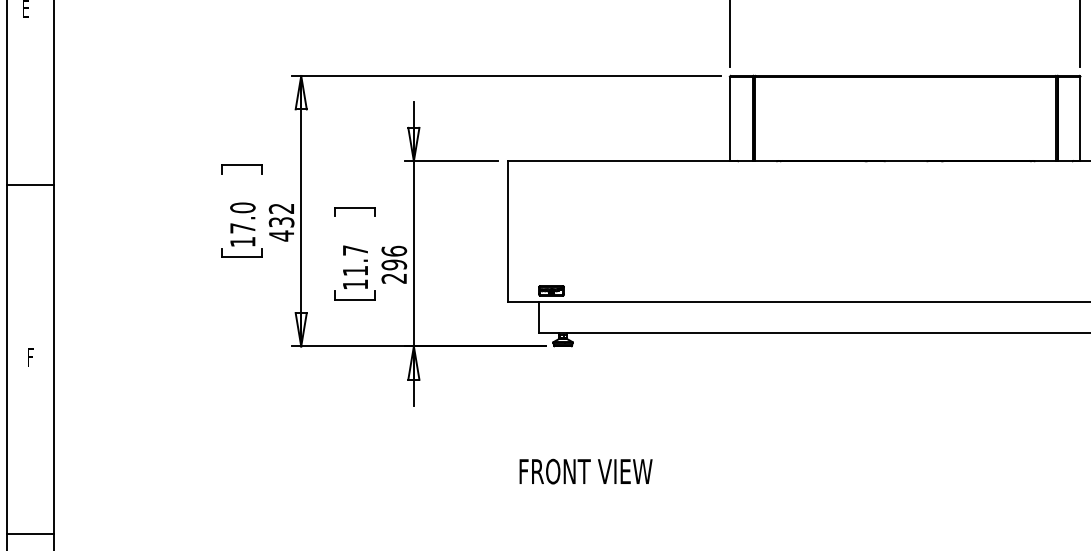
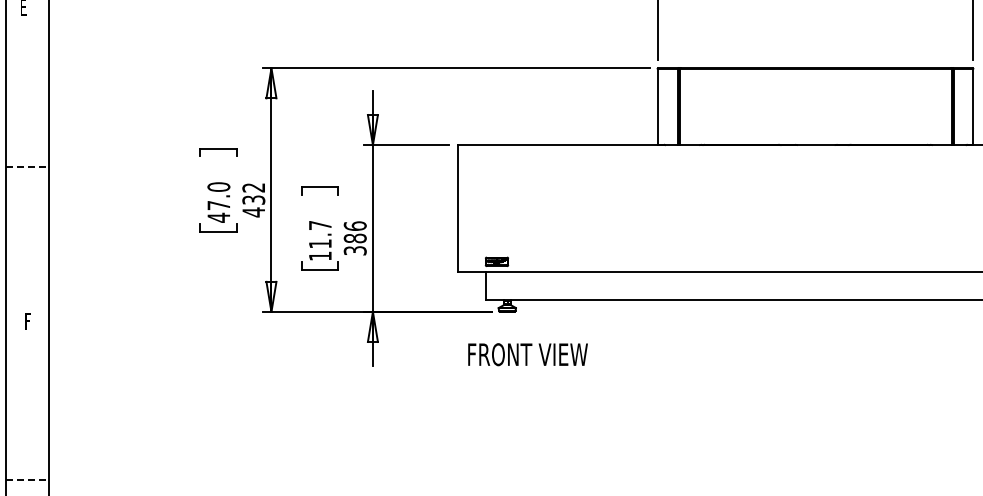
line: (31, 185) -> (28, 166), solid -> dashed
text: (242, 241) -> (218, 217), 17.0 -> 47.0
text: (394, 271) -> (355, 244), 296 -> 386
text: (585, 471) -> (527, 354), moved
line: (31, 533) -> (28, 480), solid -> dashed

